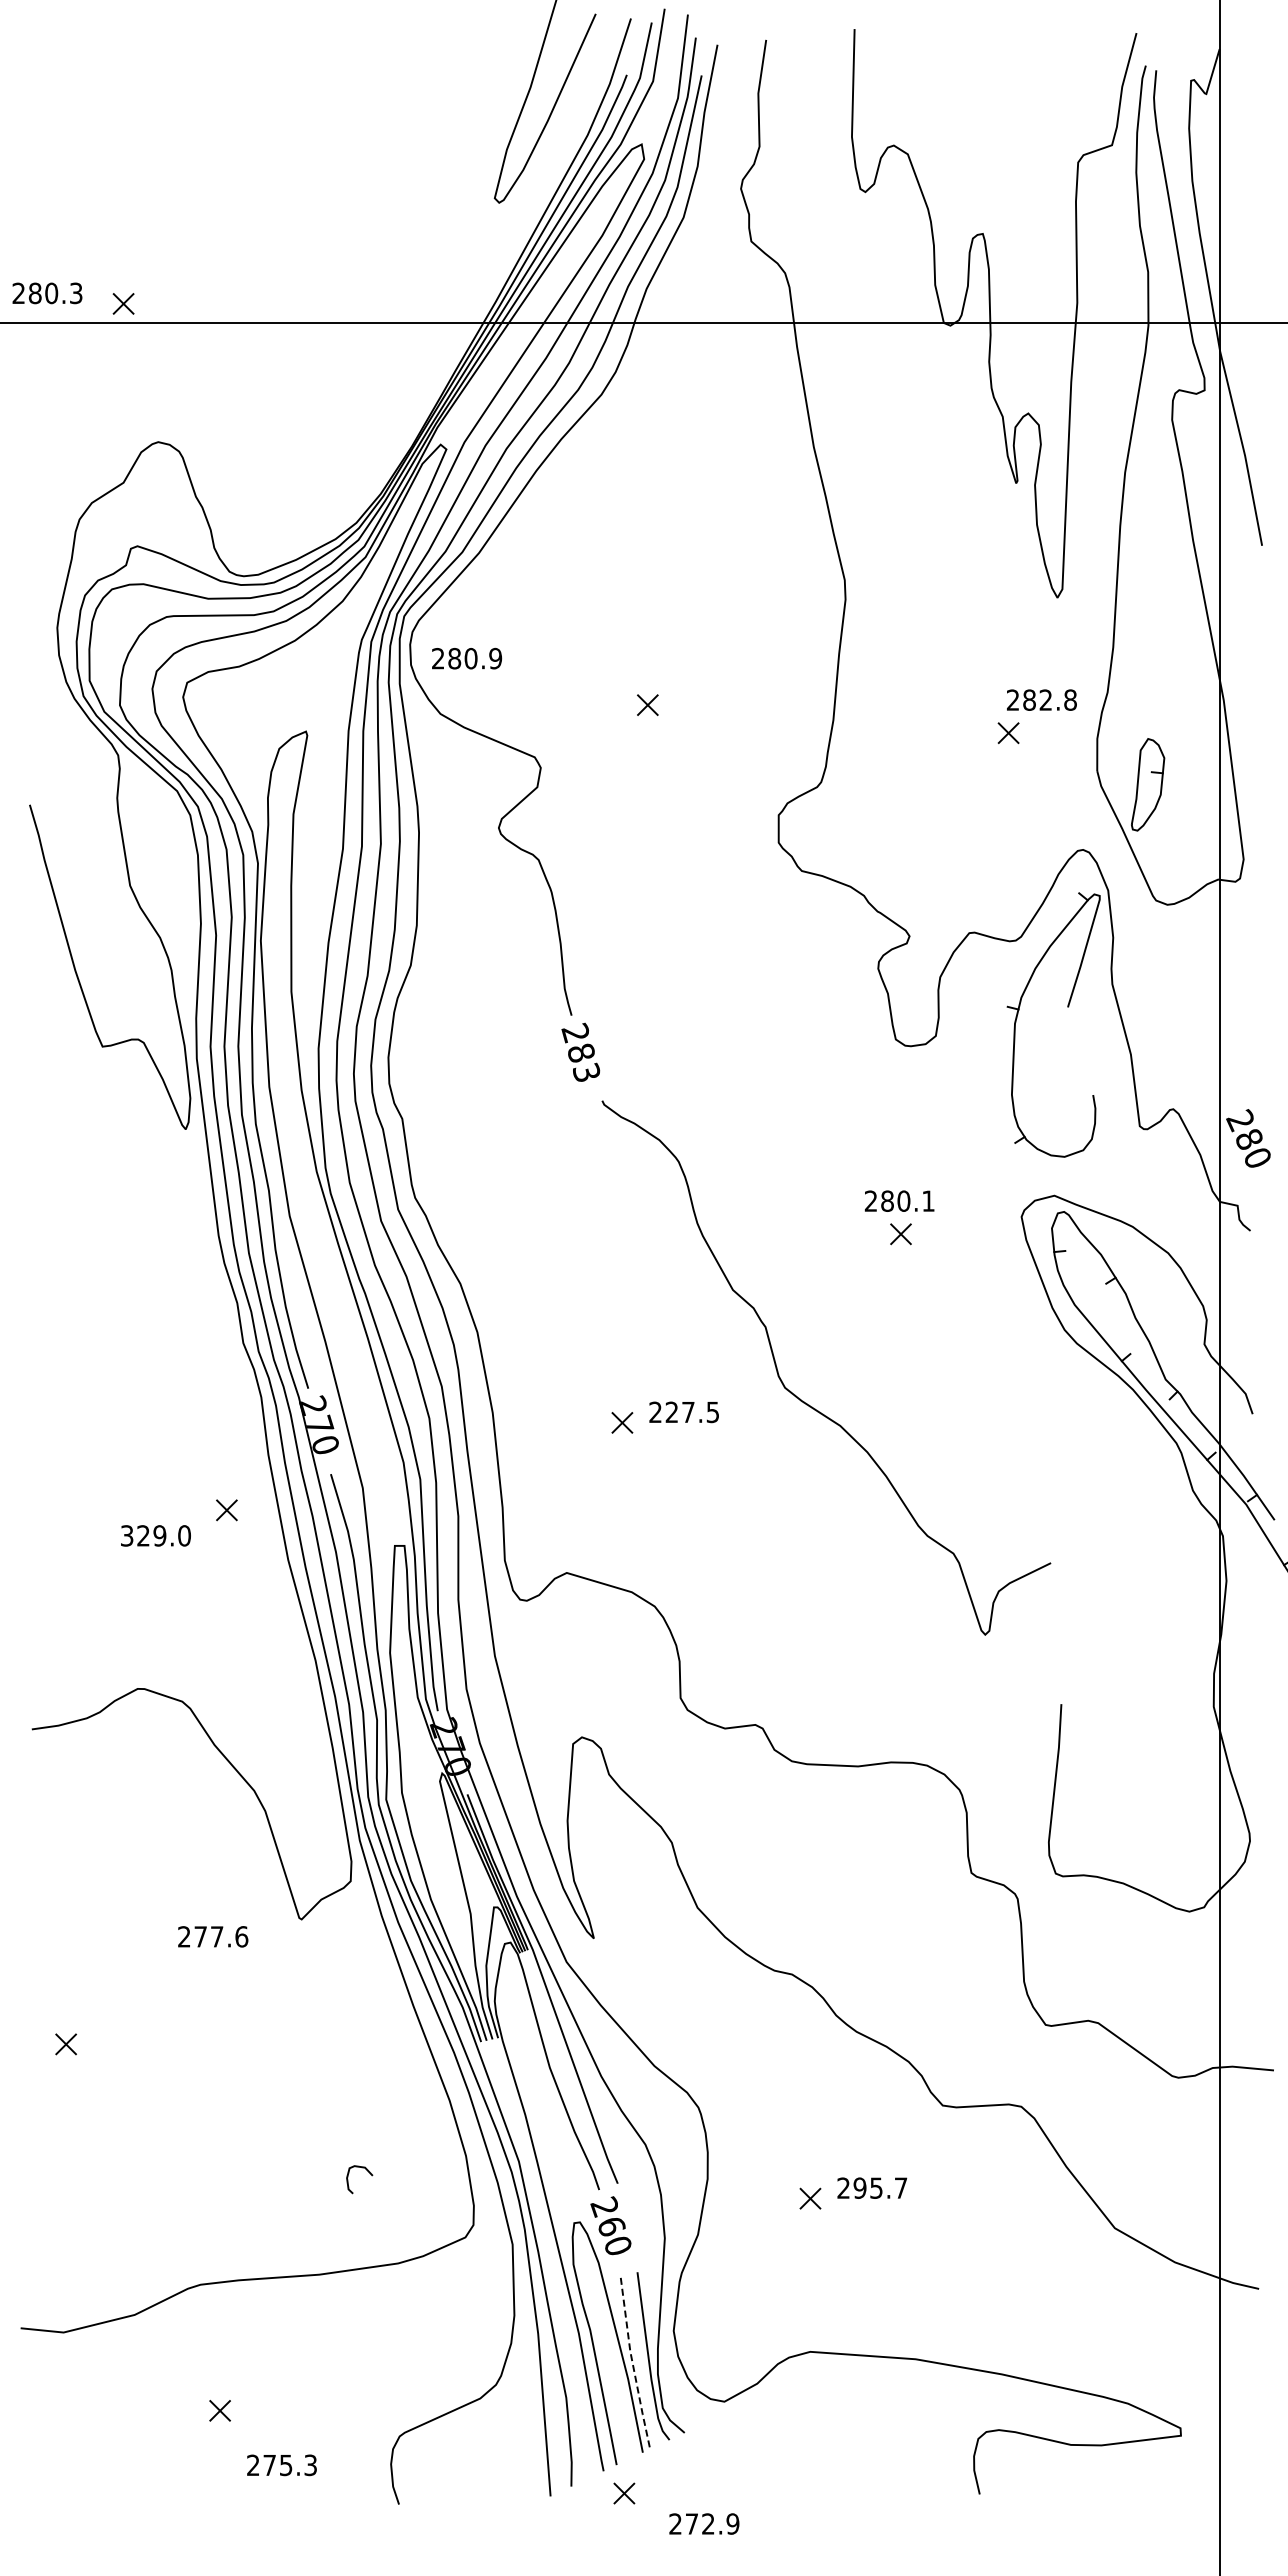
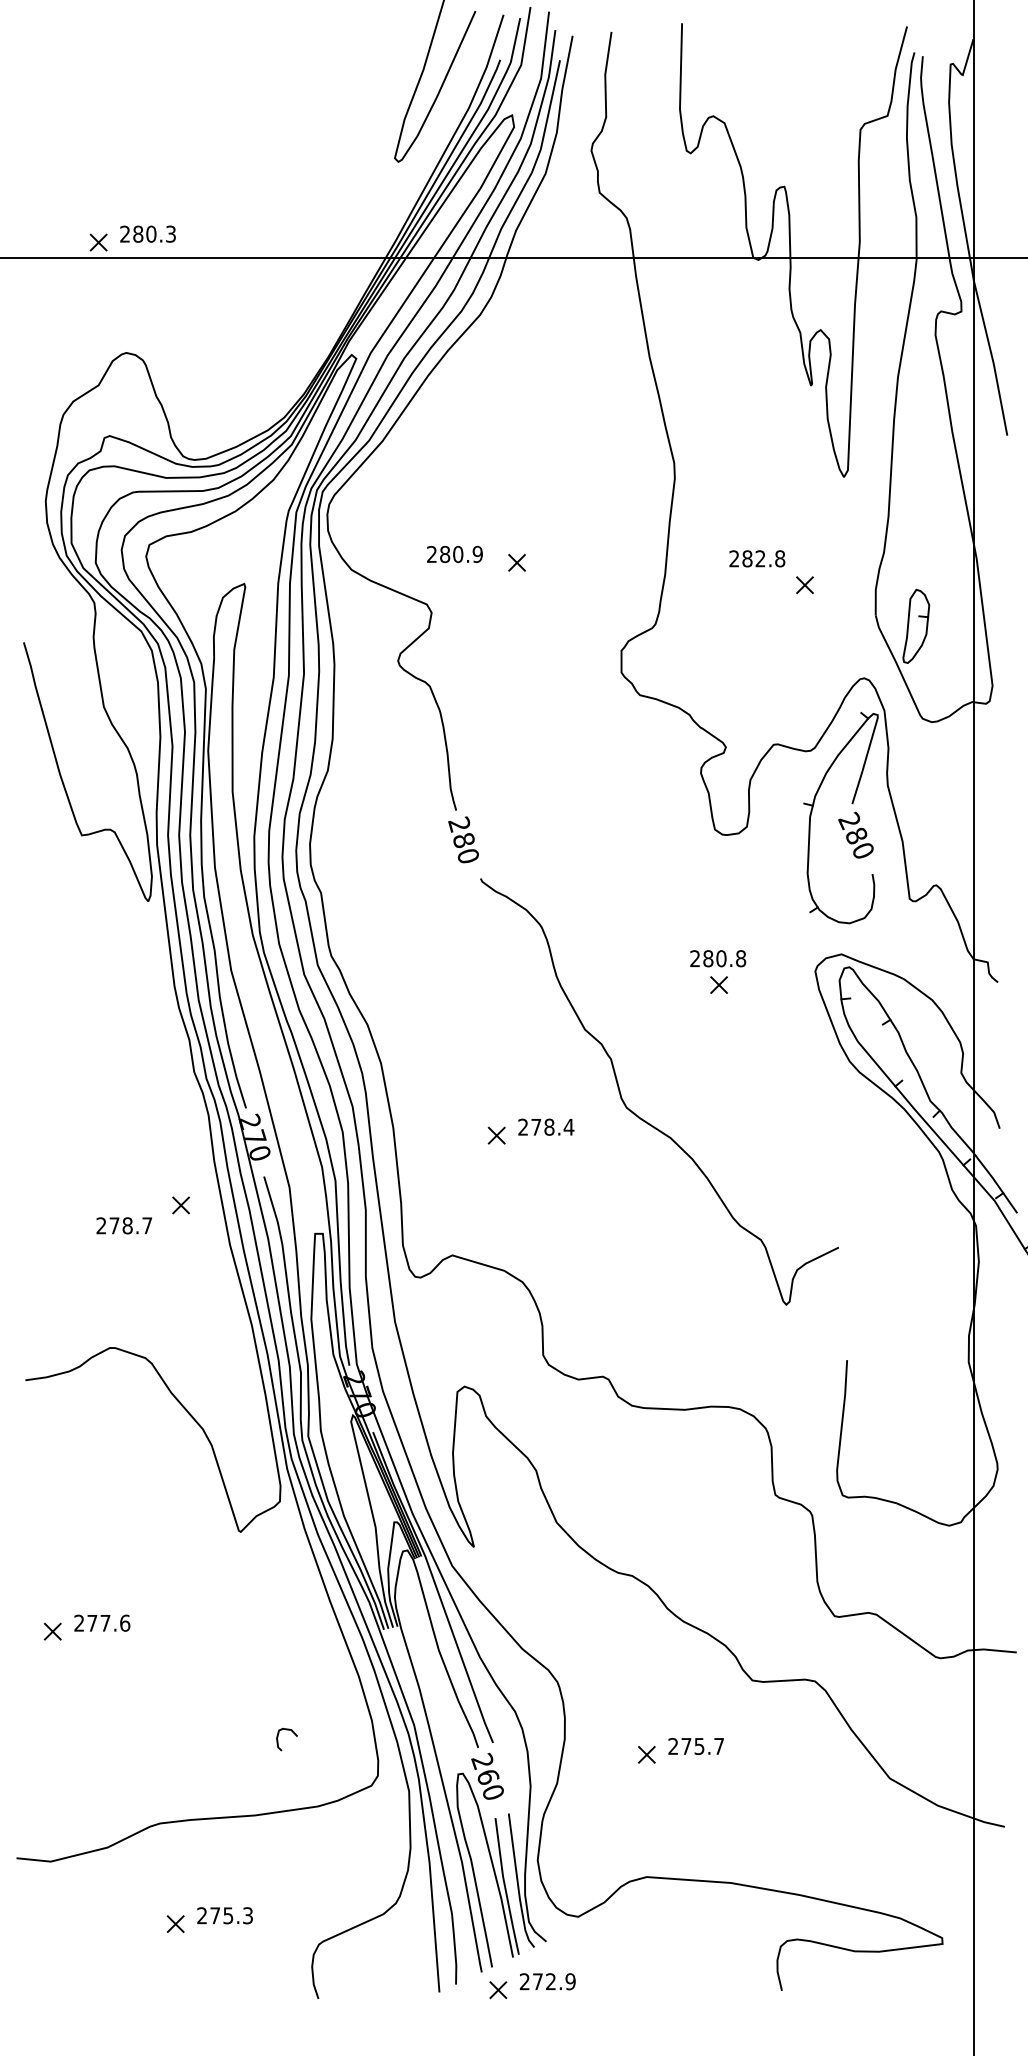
text: (47, 293) -> (148, 234), moved
text: (467, 658) -> (455, 554), moved
text: (1041, 699) -> (757, 558), moved
text: (586, 1071) -> (468, 855), 283 -> 280
text: (1248, 1138) -> (855, 835), moved
text: (928, 1200) -> (741, 958), 280.1 -> 280.8
text: (692, 1412) -> (552, 1127), 227.5 -> 278.4
text: (155, 1535) -> (124, 1225), 329.0 -> 278.7
text: (213, 1936) -> (102, 1622), moved
text: (859, 2187) -> (685, 1745), 295.7 -> 275.7
line: (632, 2364) -> (504, 1887), dashed -> solid
text: (281, 2465) -> (224, 1915), moved
text: (704, 2523) -> (547, 1981), moved

